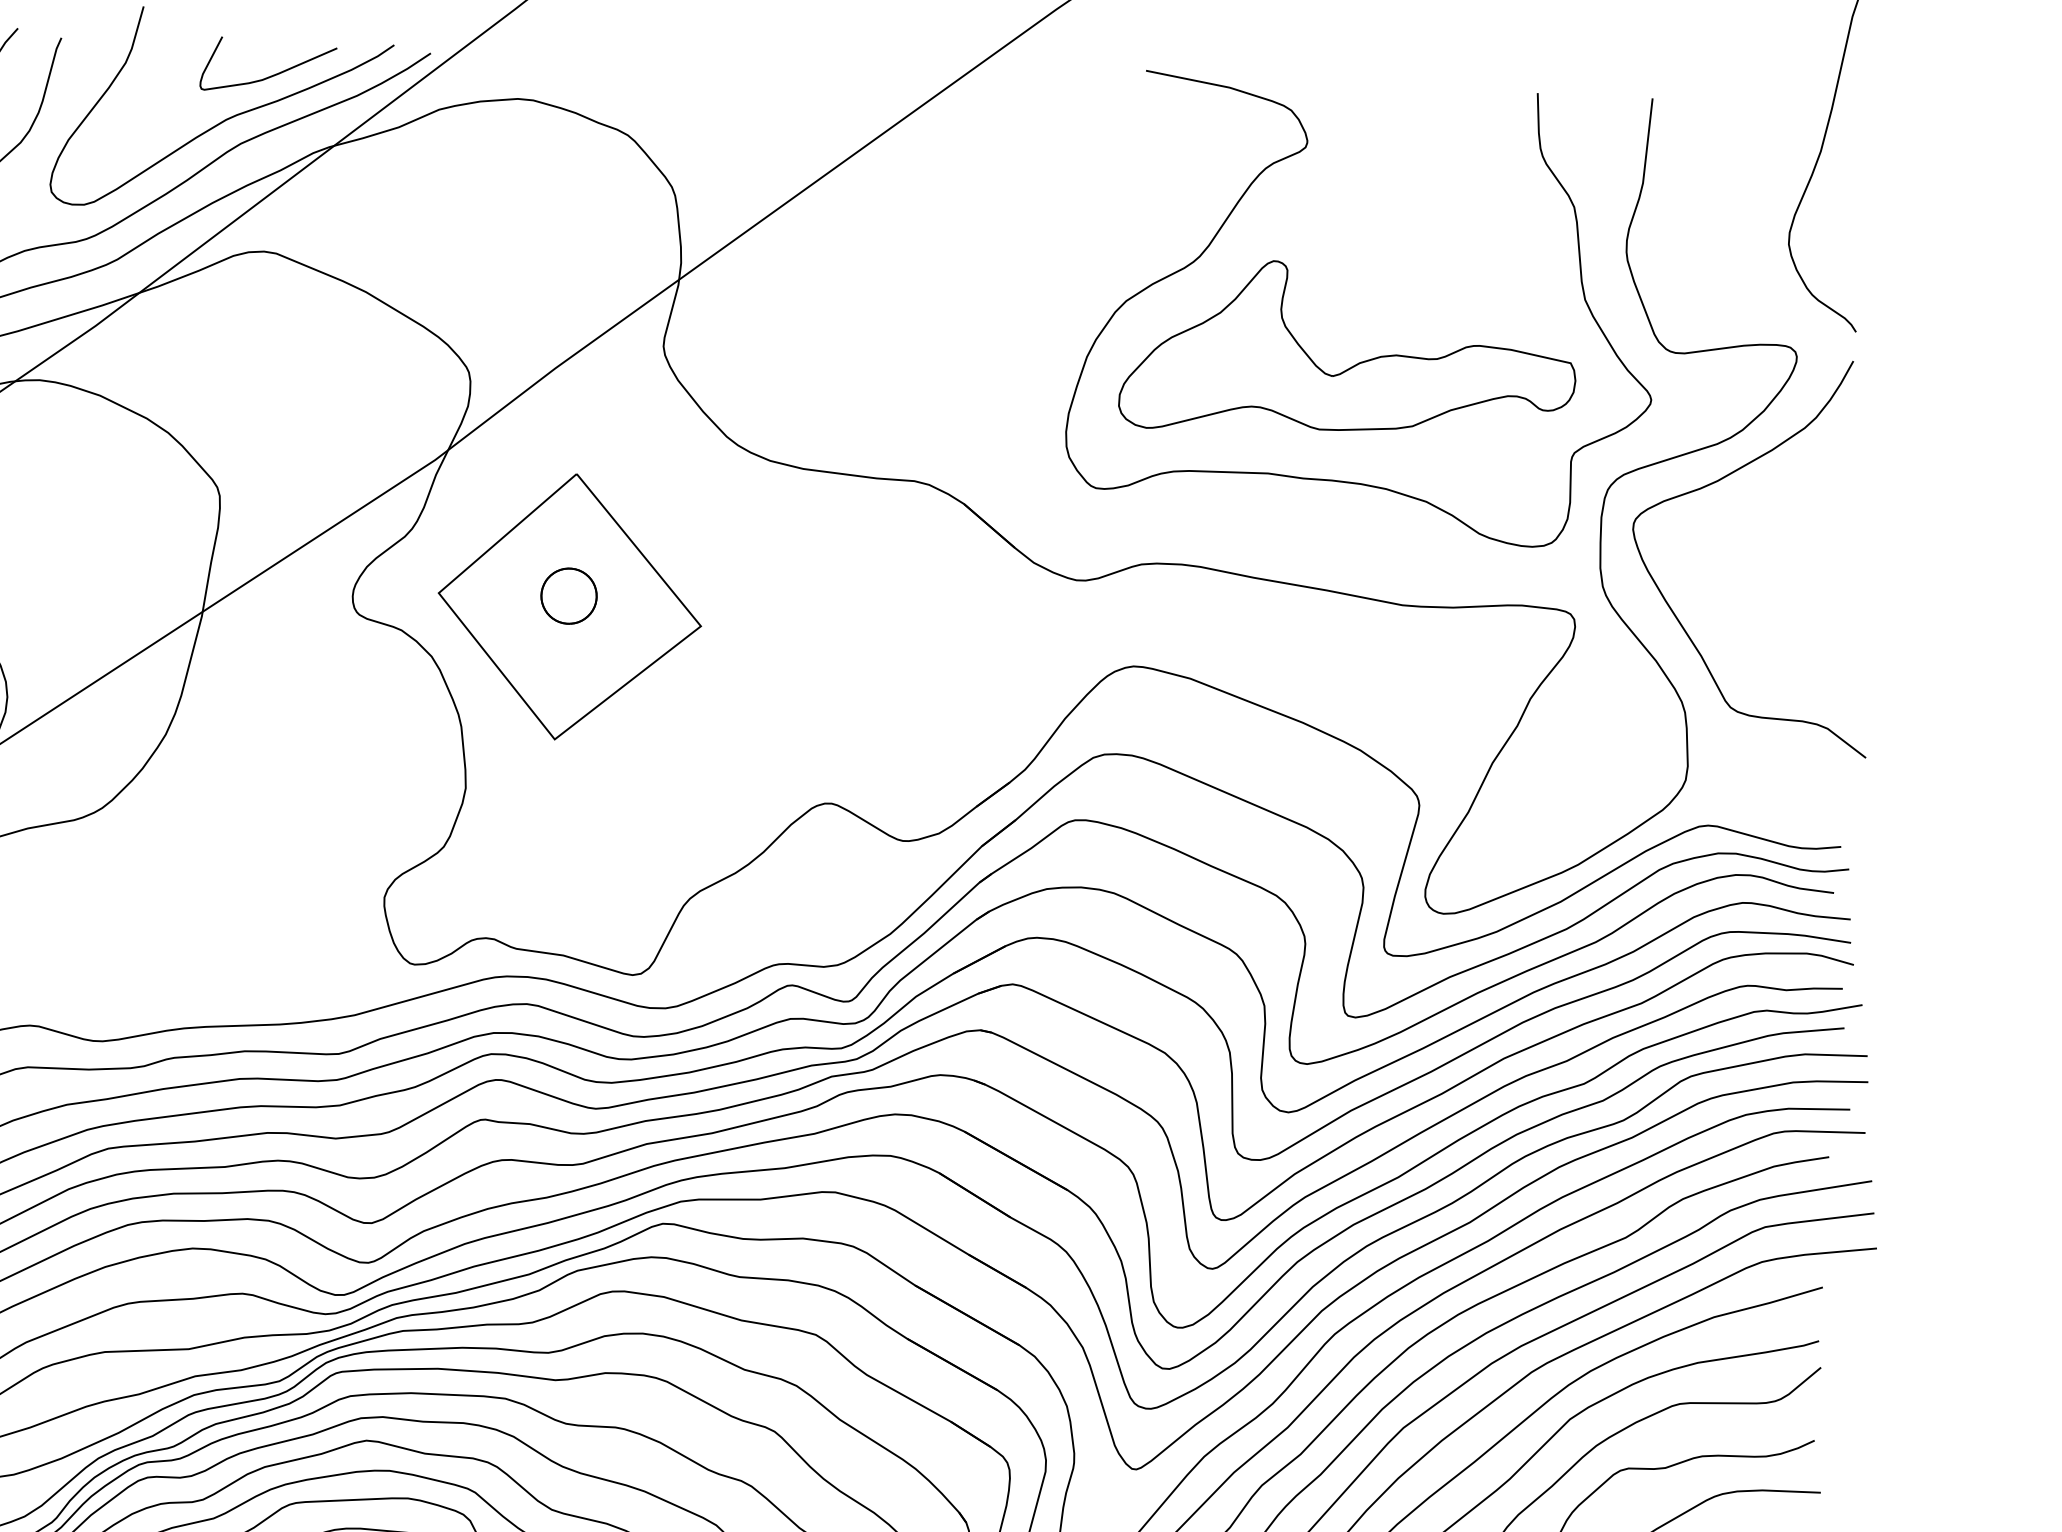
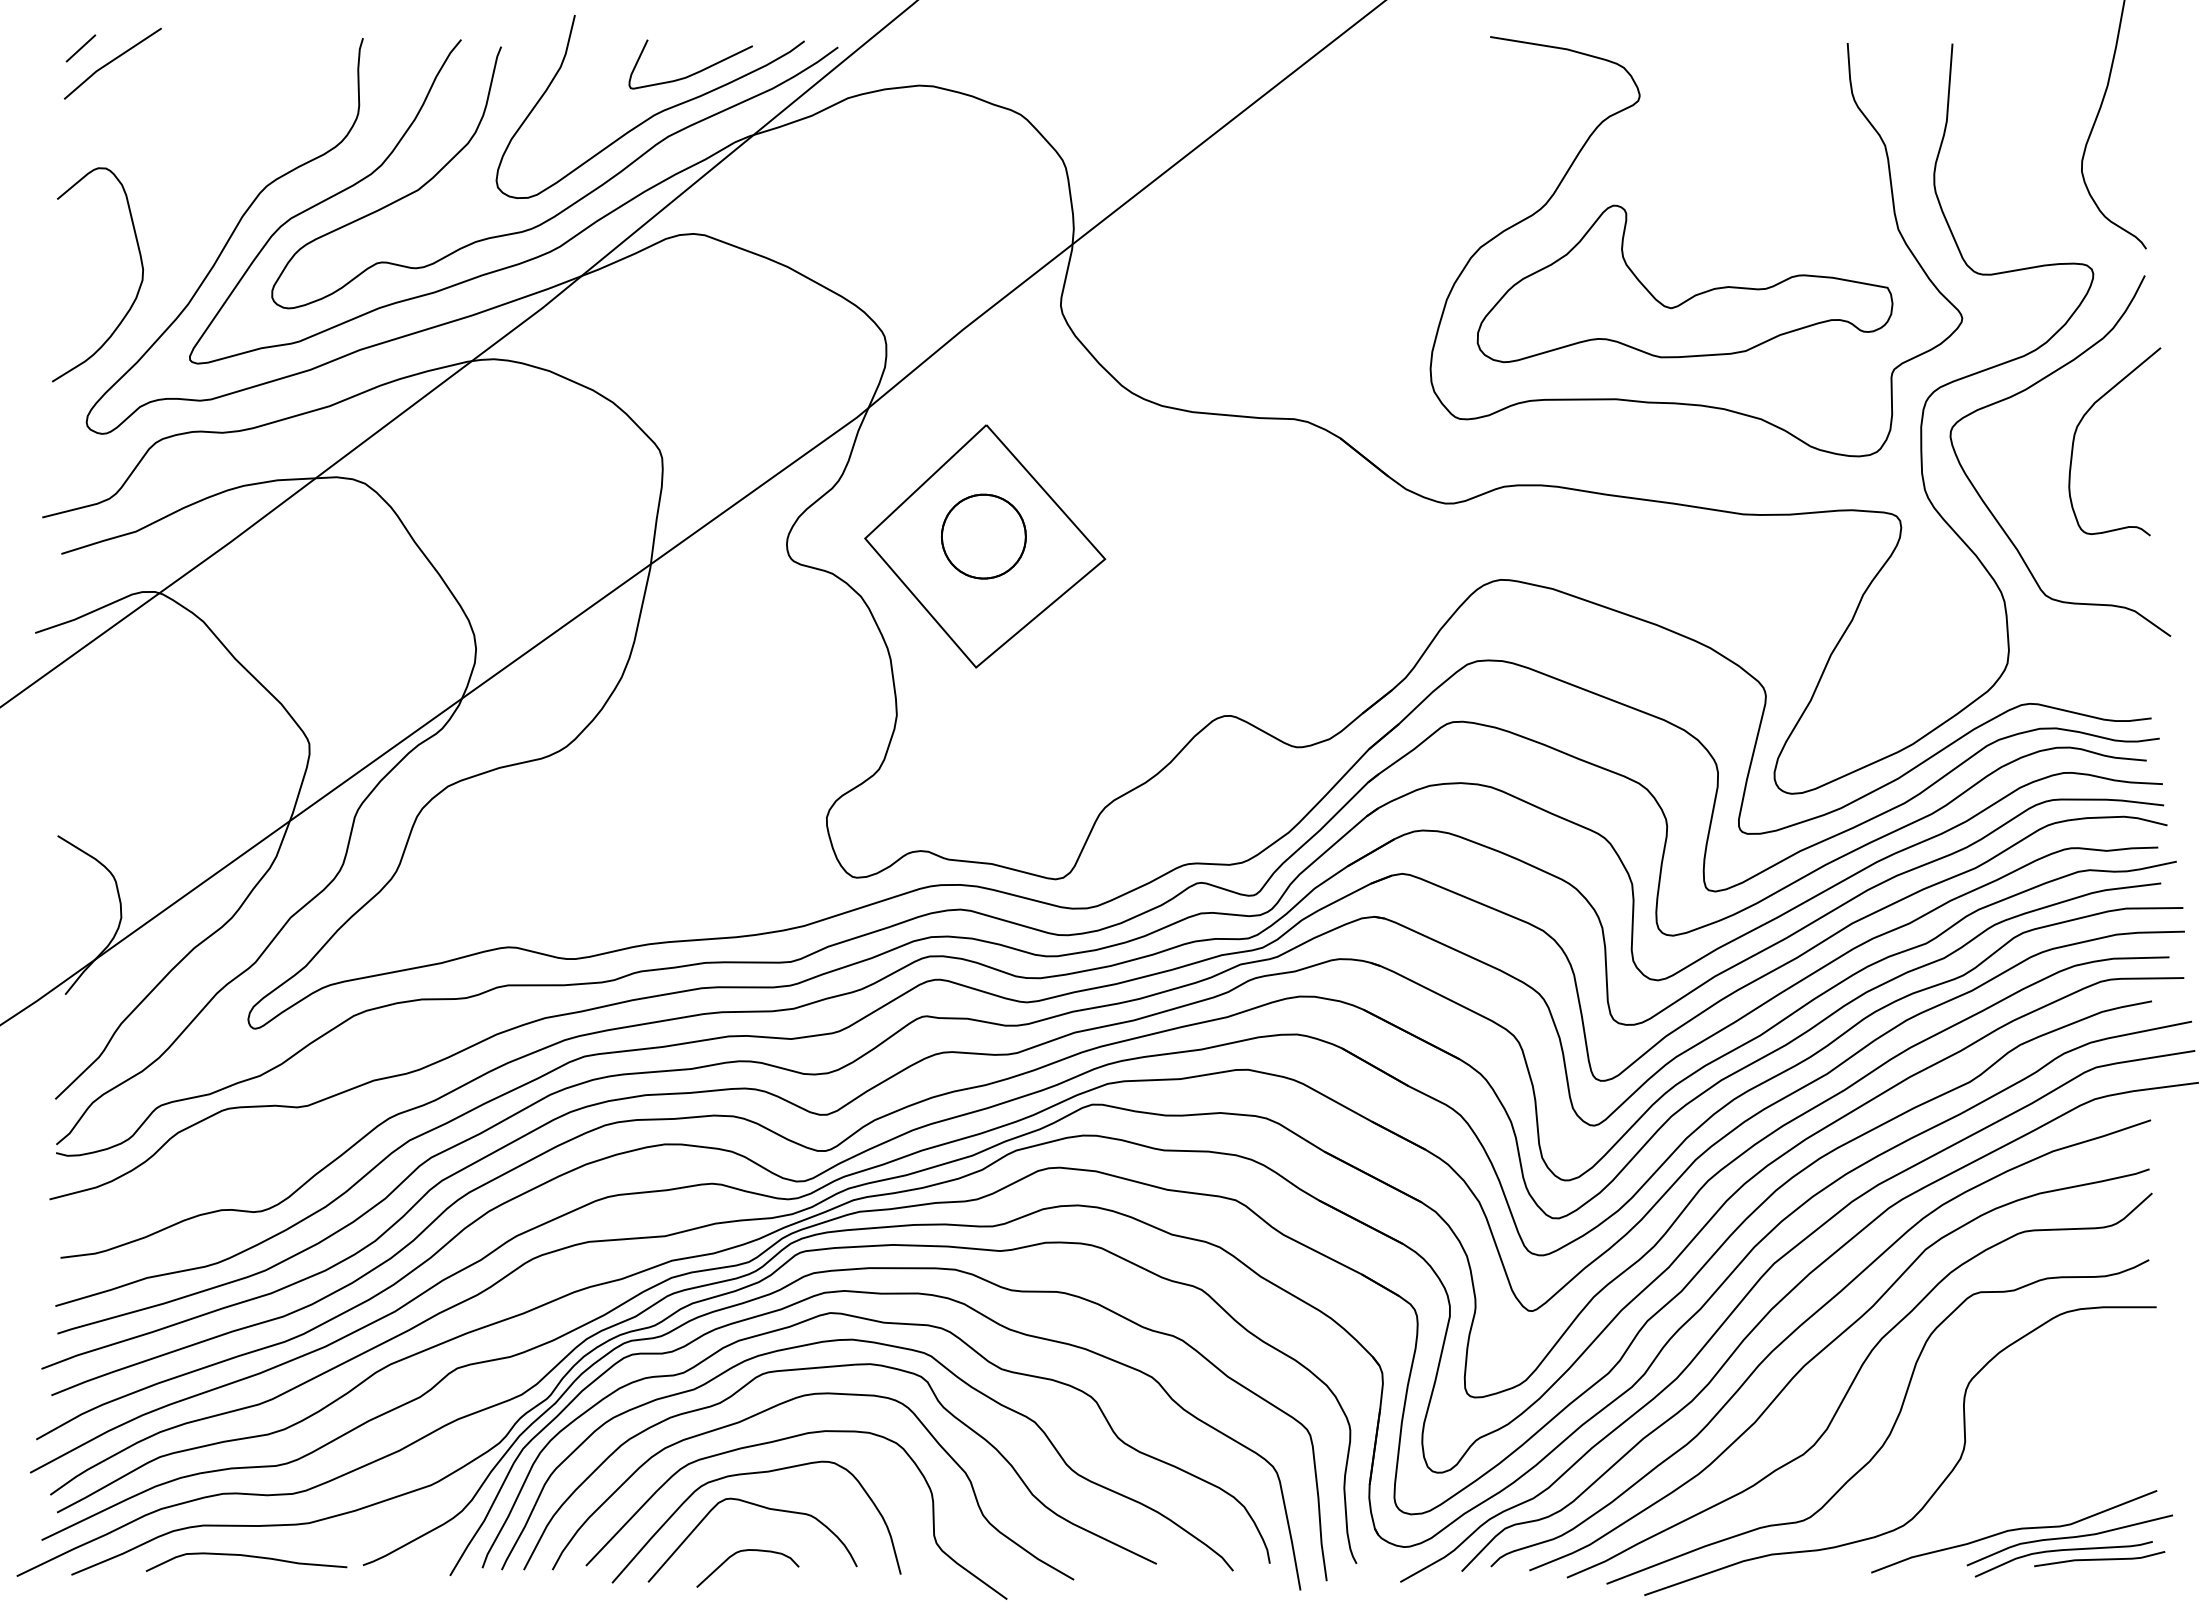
curve: (1778, 517) -> (2082, 420), added
part: (568, 596) -> (983, 536), size x1.67

